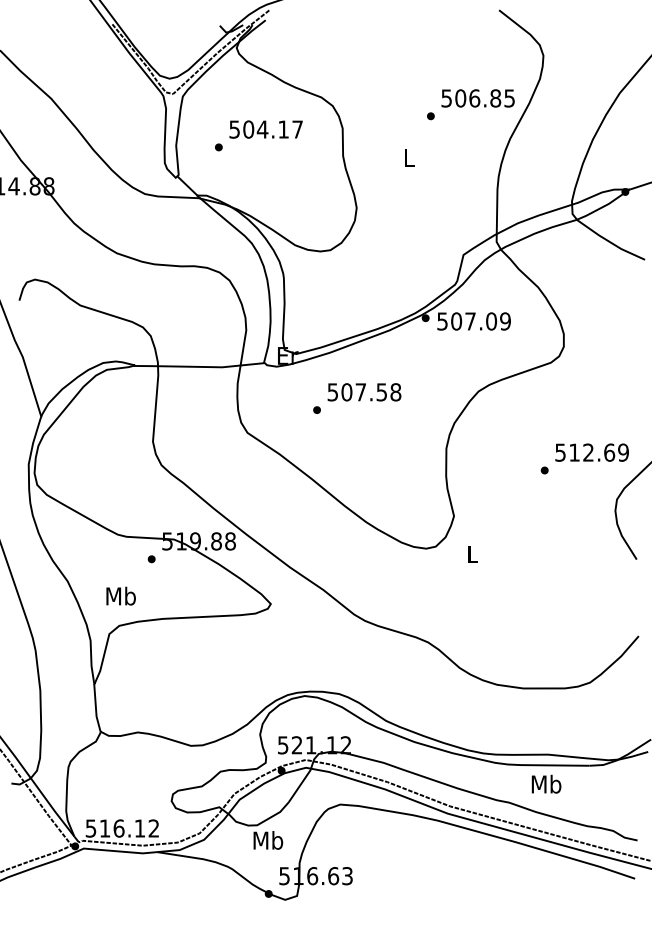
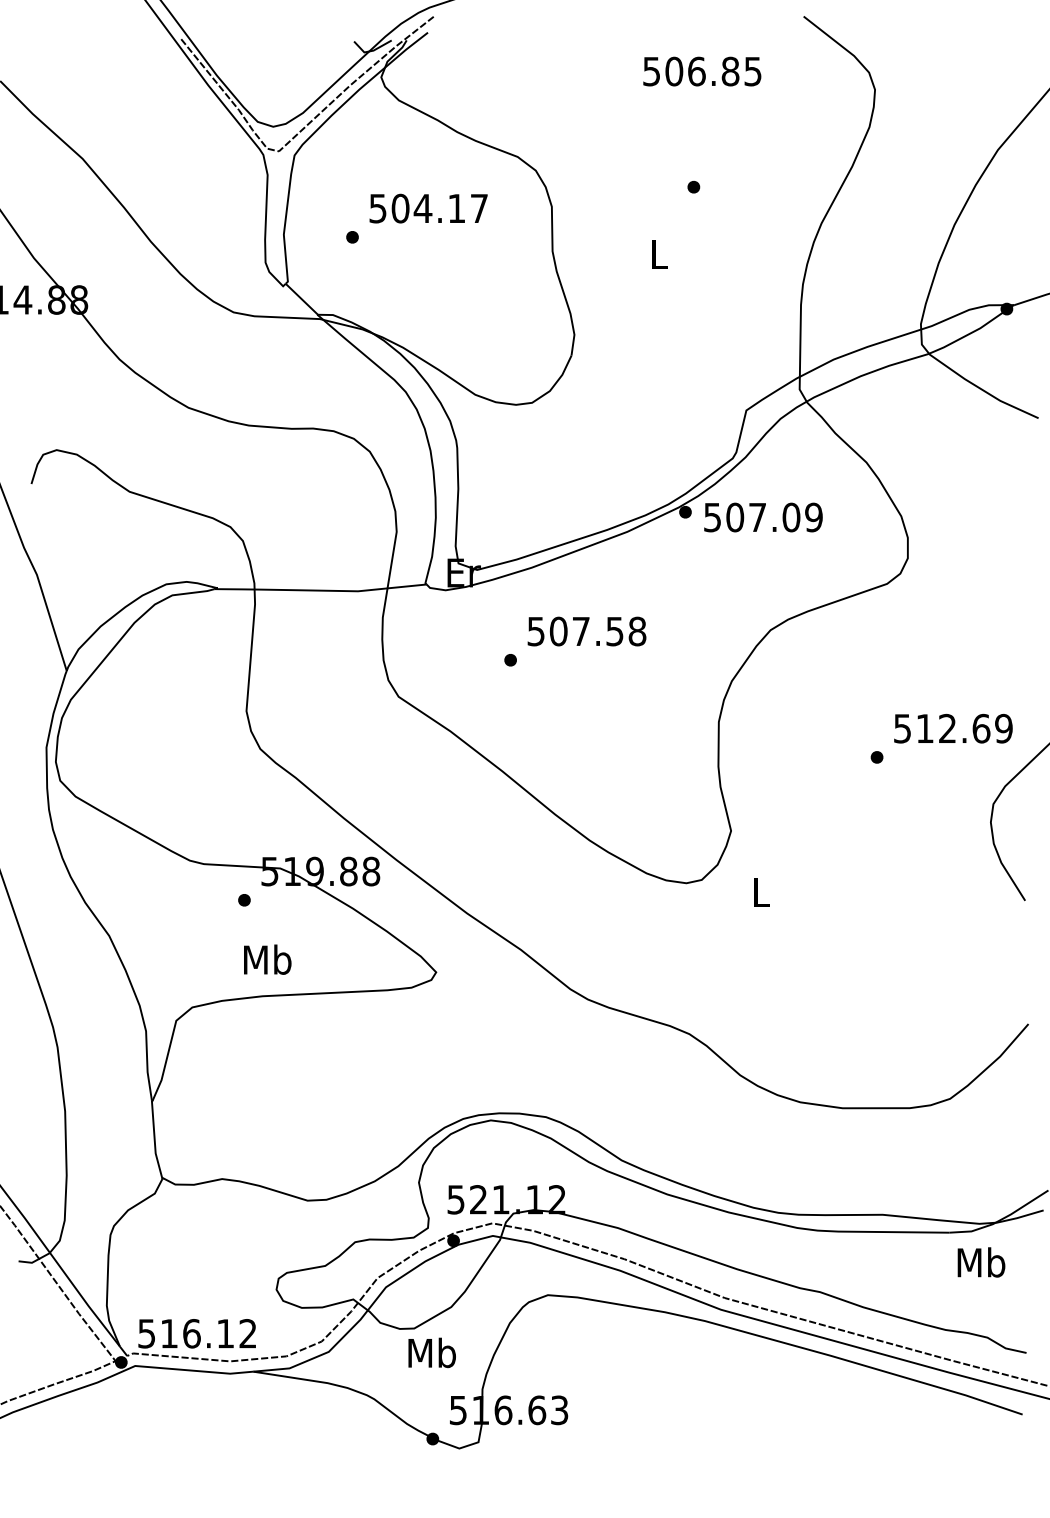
text: (477, 98) -> (701, 71), moved
text: (120, 595) -> (266, 958), moved
text: (546, 783) -> (981, 1261), moved

